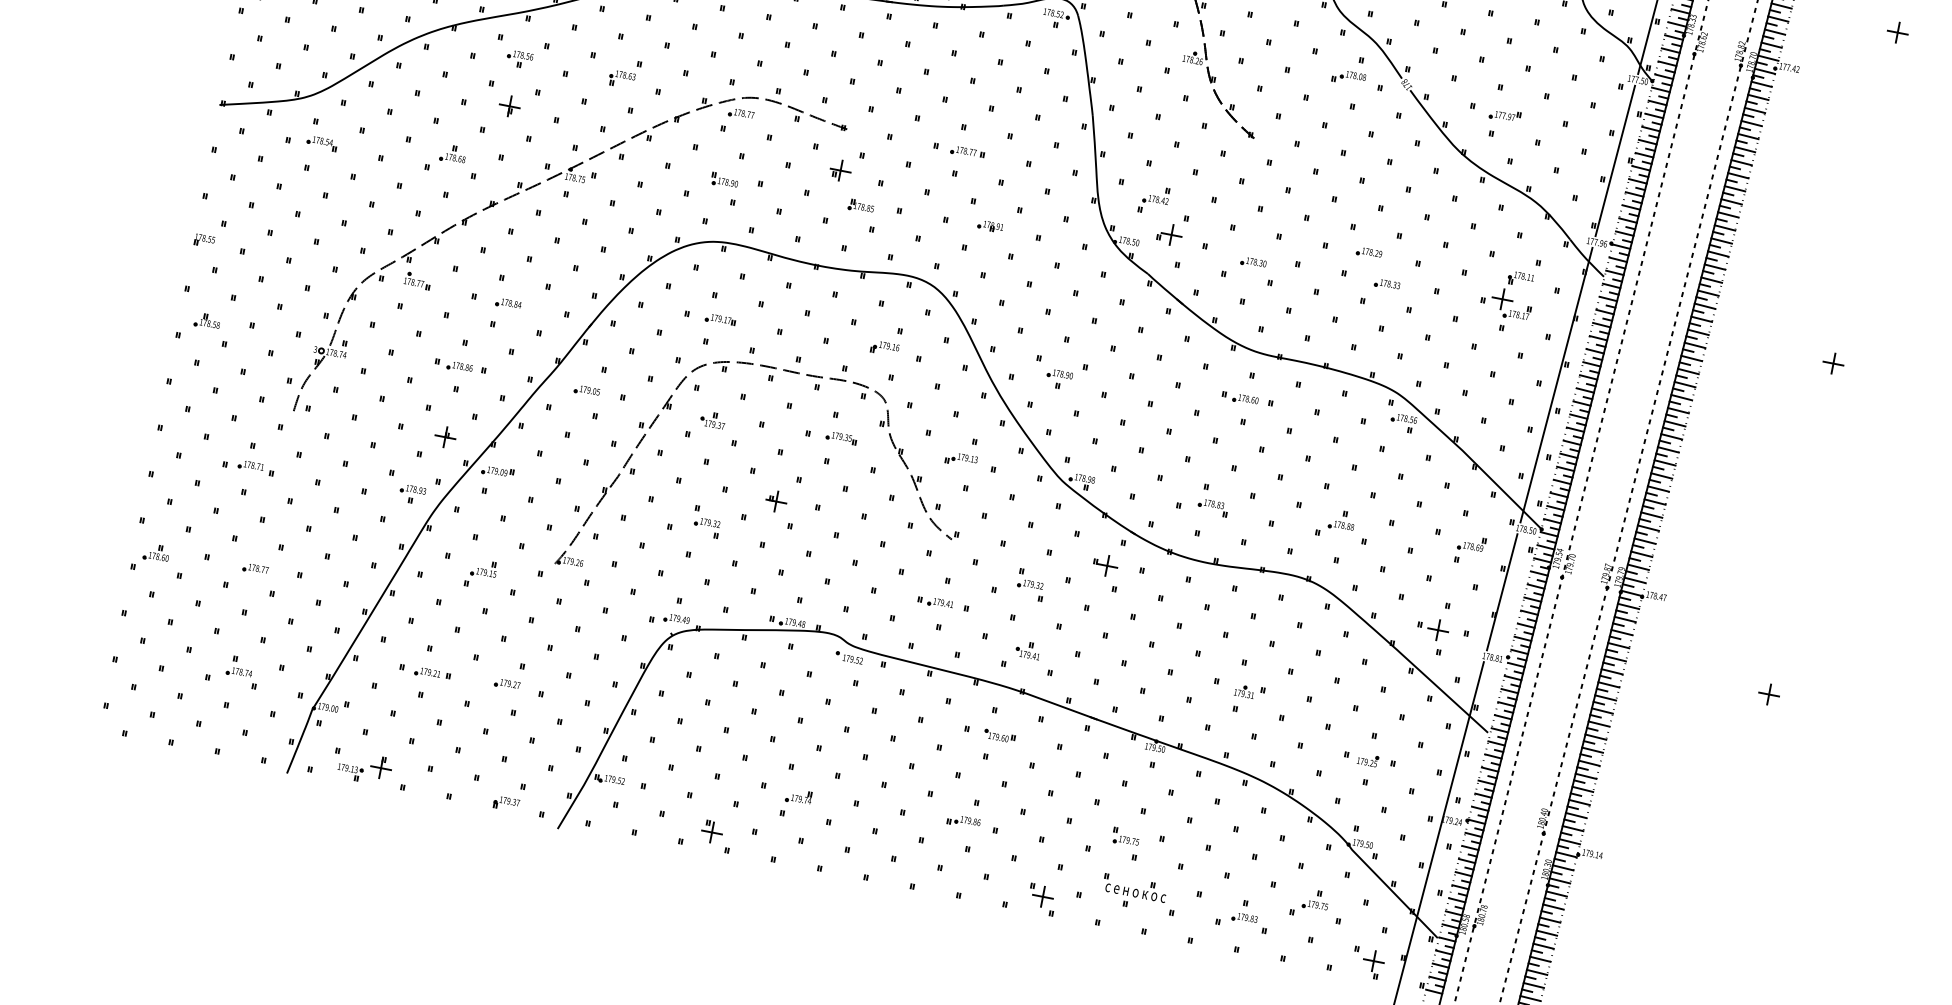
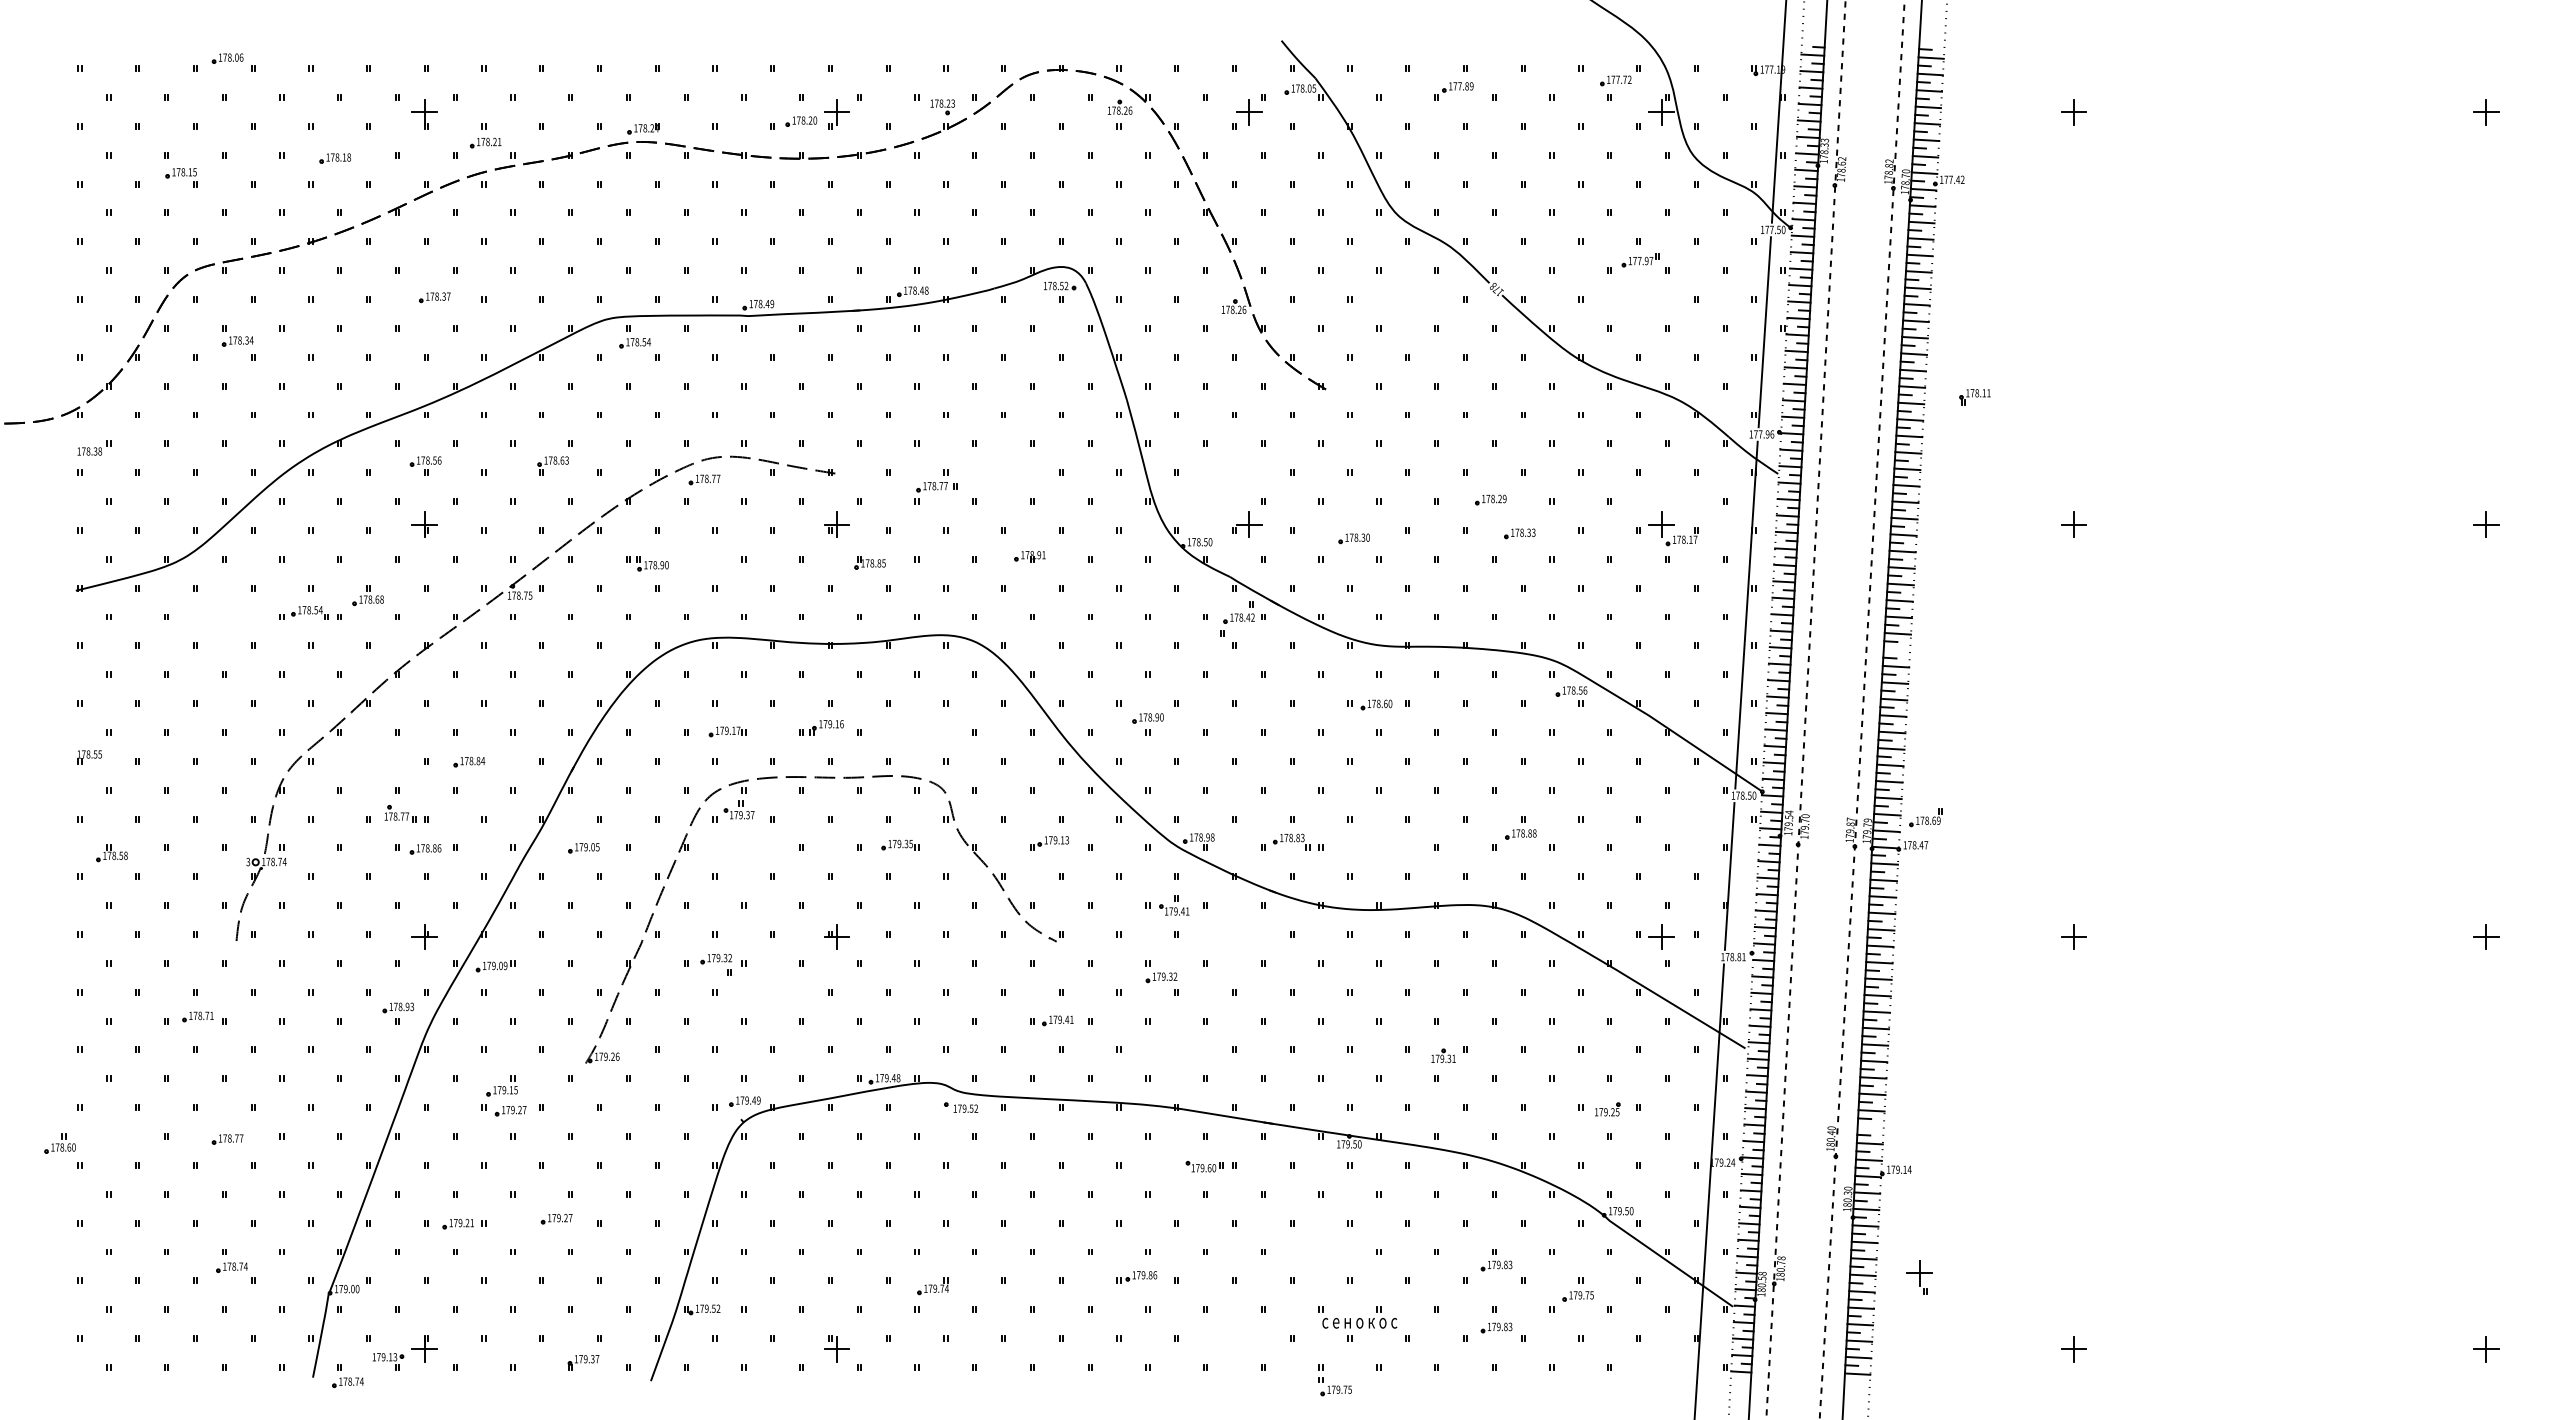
part: (1348, 77) -> (1425, 294), removed
part: (1504, 115) -> (1640, 260), moved
part: (321, 142) -> (309, 612), moved
part: (967, 152) -> (936, 487), moved
part: (725, 180) -> (652, 563), moved
part: (1154, 199) -> (1237, 618), moved
part: (1520, 279) -> (1974, 397), moved
part: (417, 280) -> (400, 813), moved
part: (884, 348) -> (826, 727), moved
part: (712, 419) -> (738, 809), moved
line: (1671, 436) -> (1896, 650), removed
part: (1212, 506) -> (1291, 841), moved
part: (705, 527) -> (715, 964), moved
part: (1471, 543) -> (1925, 817), moved
part: (156, 553) -> (59, 1143), moved
part: (1105, 565) -> (1247, 936), removed
part: (487, 590) -> (510, 1111), added
part: (1028, 650) -> (1174, 905), moved
part: (999, 736) -> (1204, 1166), moved
part: (313, 782) -> (347, 1382), added
line: (1576, 814) -> (1870, 1126), removed
part: (1125, 837) -> (1334, 1386), moved
part: (1254, 868) -> (1496, 1265), added
part: (1041, 895) -> (1247, 1348), removed
part: (1373, 964) -> (1919, 1277), moved

